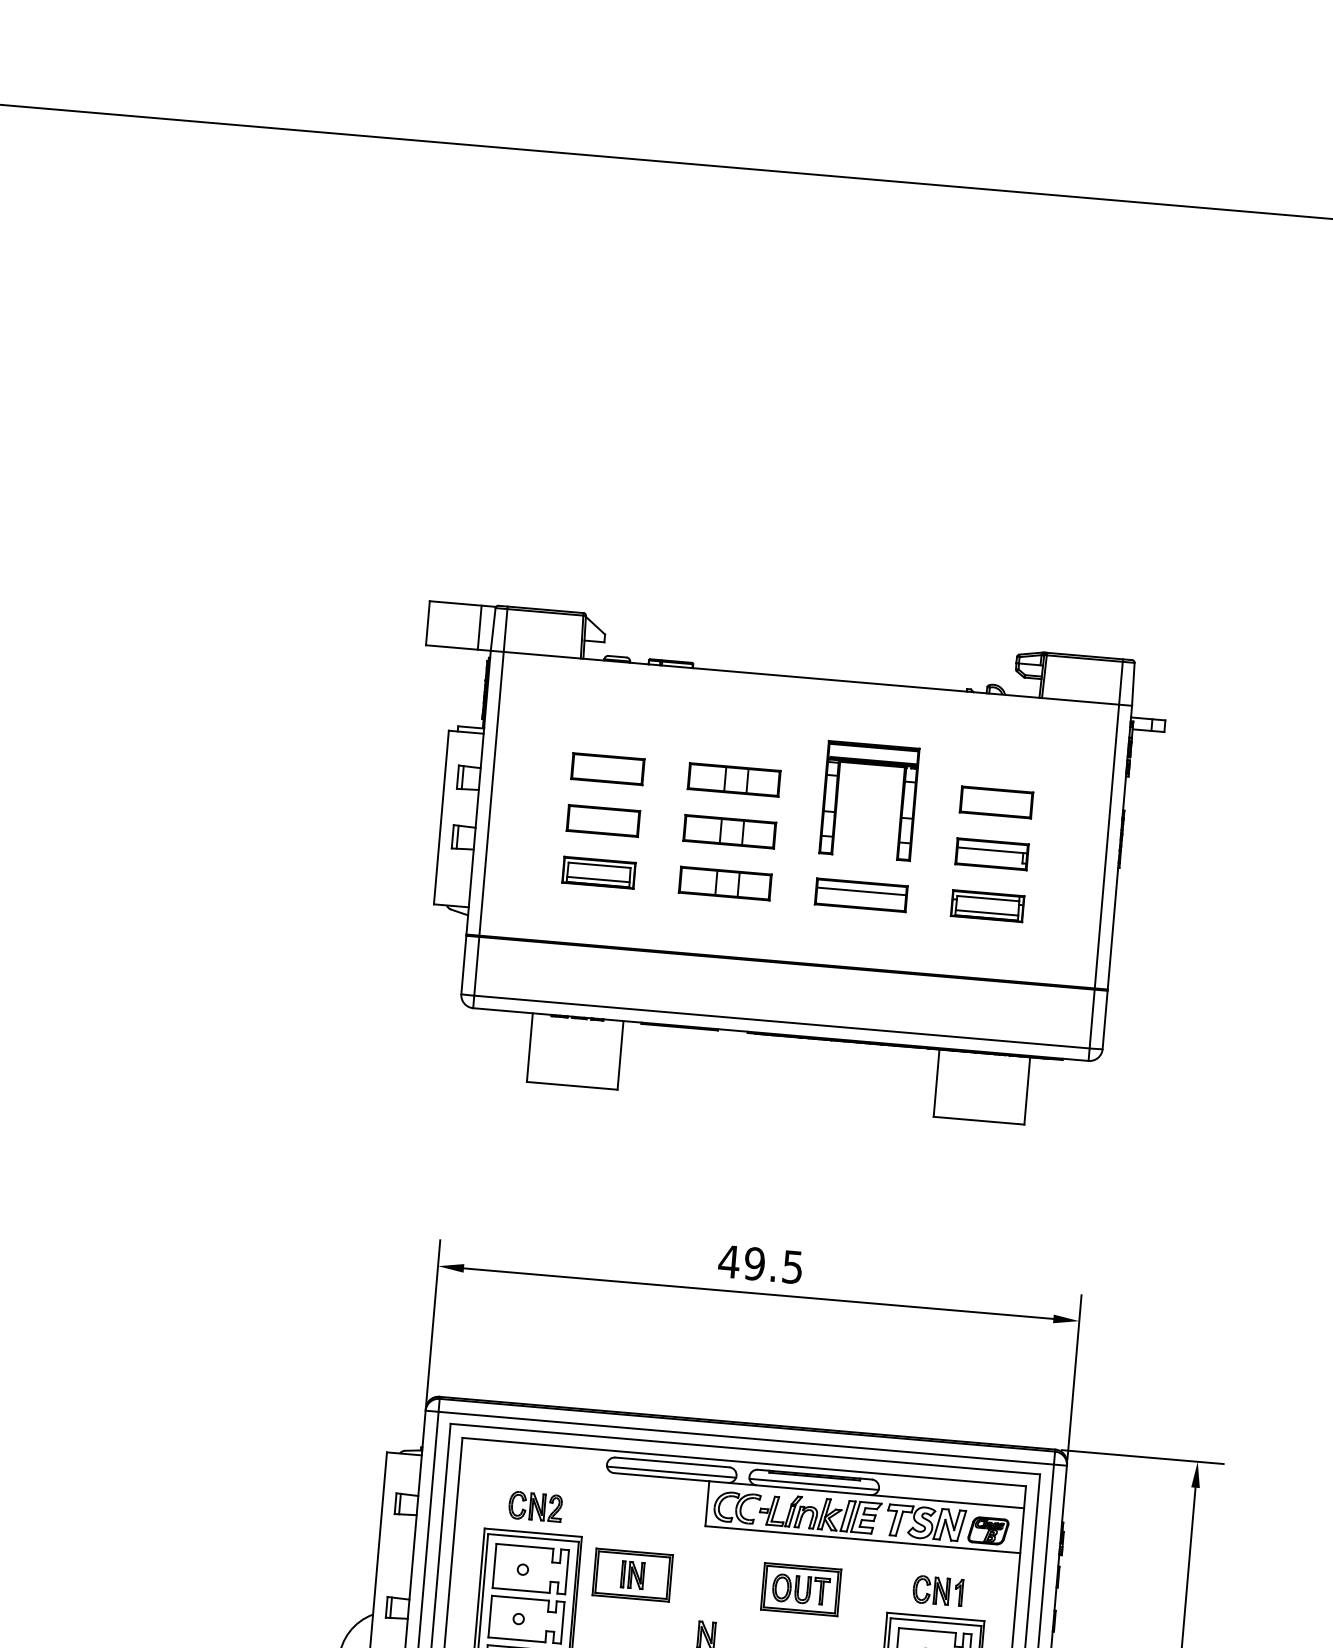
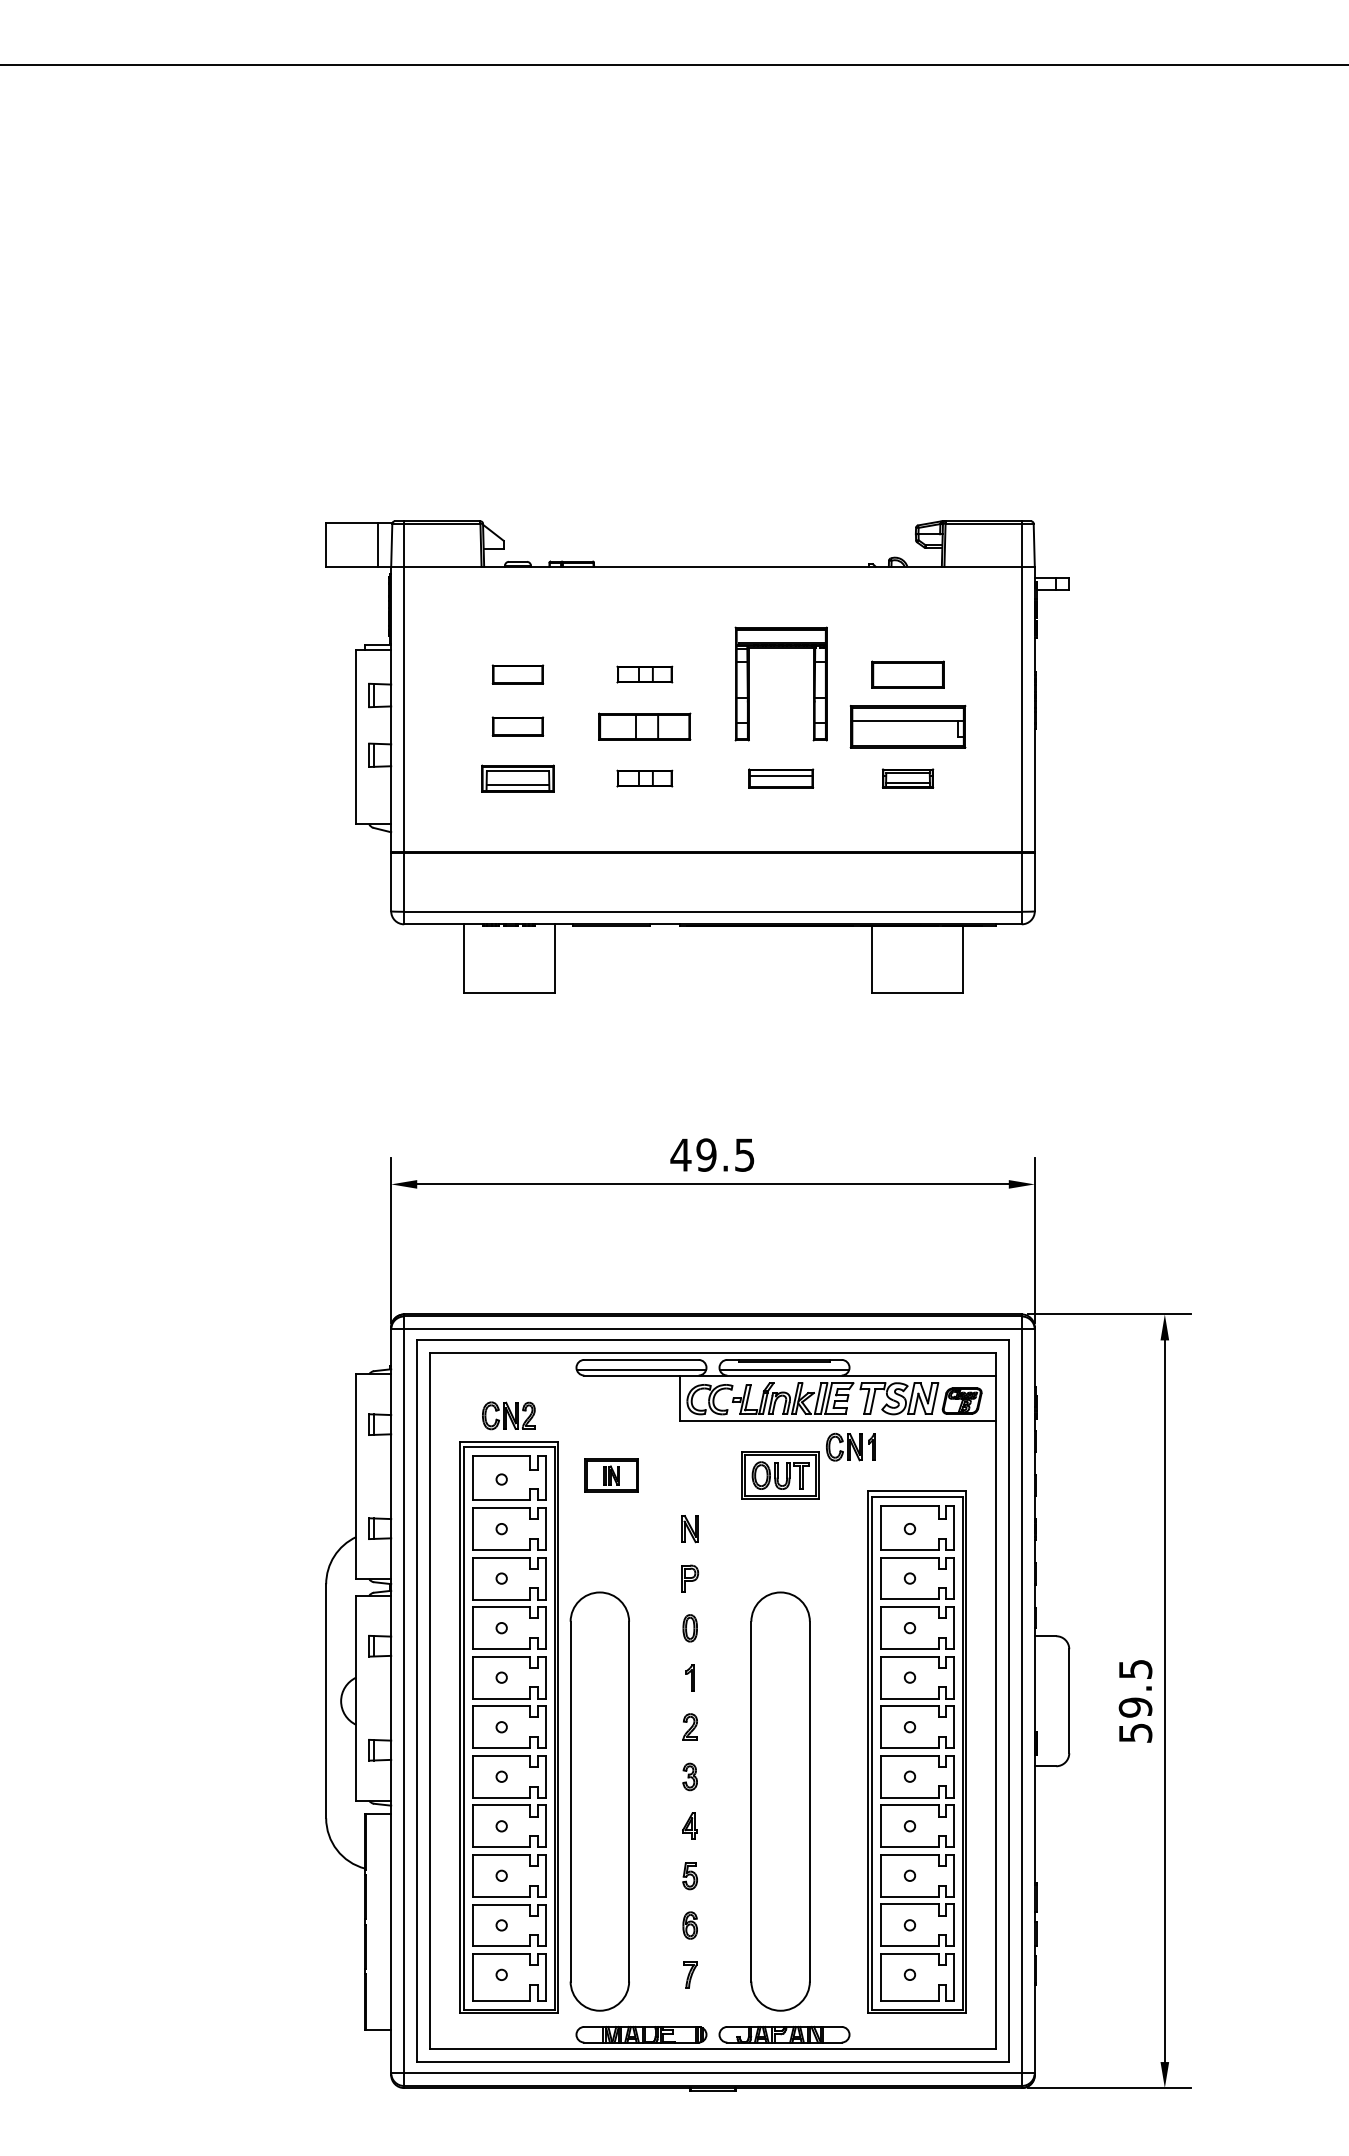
part: (607, 768) -> (517, 674), size x0.7
part: (733, 779) -> (644, 674), size x0.6
part: (602, 820) -> (517, 726), size x0.7
part: (991, 854) -> (907, 726), size x1.6
part: (725, 883) -> (644, 778), size x0.6
part: (860, 895) -> (780, 778), size x0.7
part: (987, 905) -> (907, 778), size x0.7
part: (632, 1575) -> (611, 1475), size x0.7
part: (937, 1590) -> (850, 1446), moved

